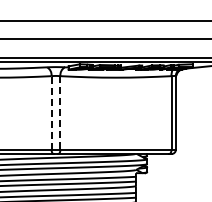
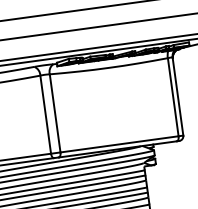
line: (51, 112) -> (45, 114), dashed -> solid
line: (60, 112) -> (55, 112), dashed -> solid

